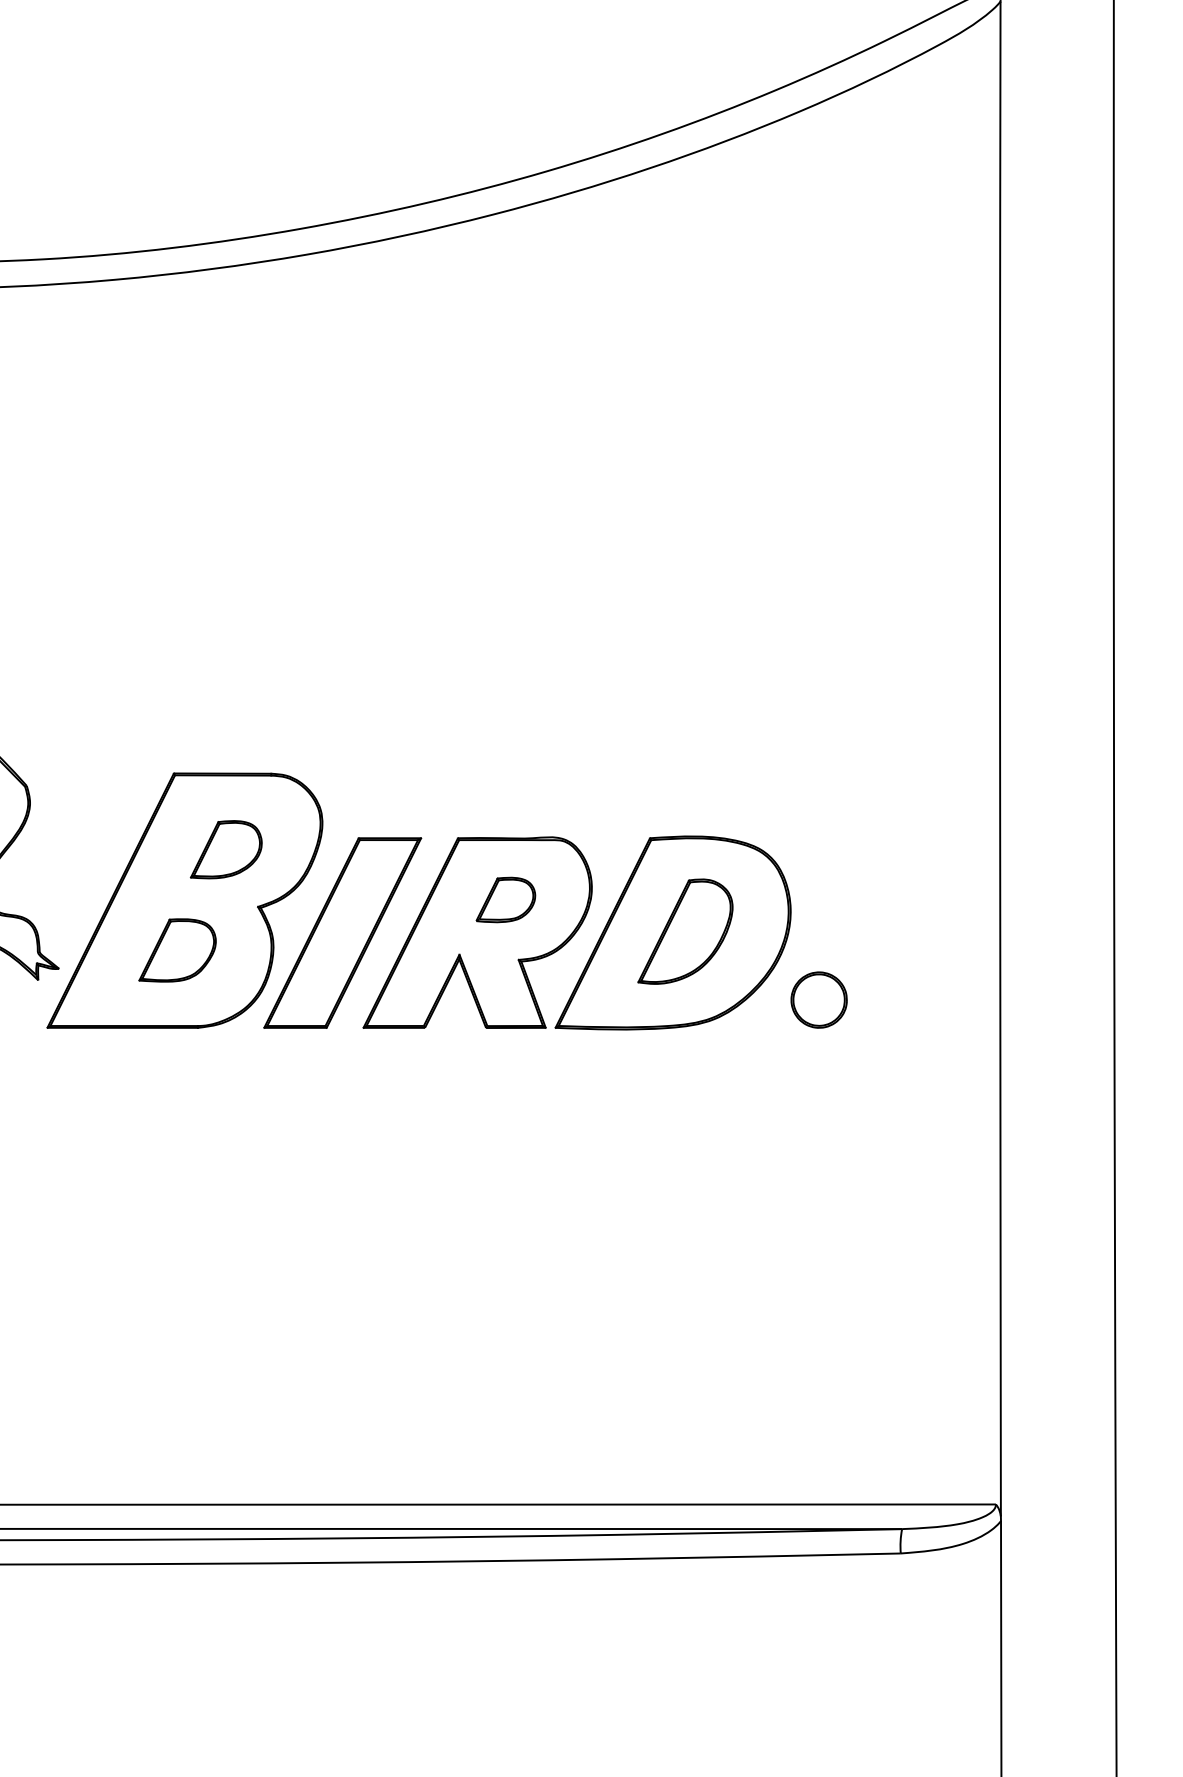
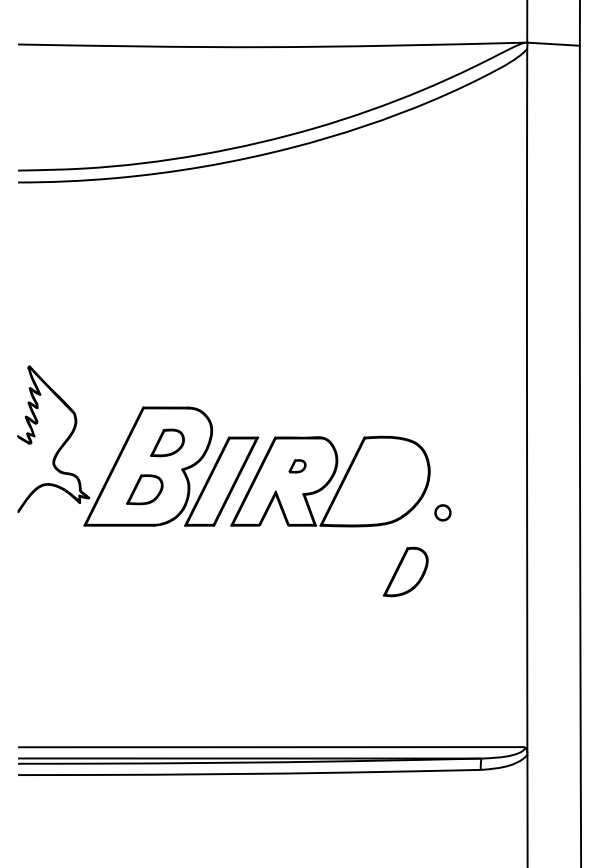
part: (506, 900) -> (297, 466), size x0.6
part: (684, 930) -> (405, 571), moved
part: (818, 999) -> (442, 512), size x0.6

